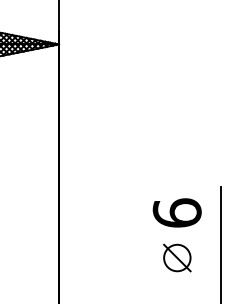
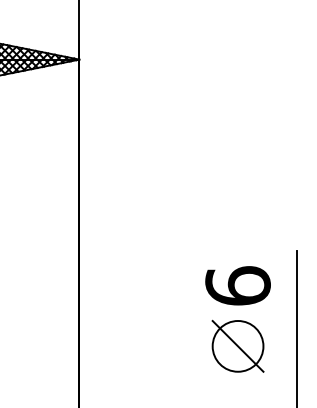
part: (177, 257) -> (238, 345), size x1.43

